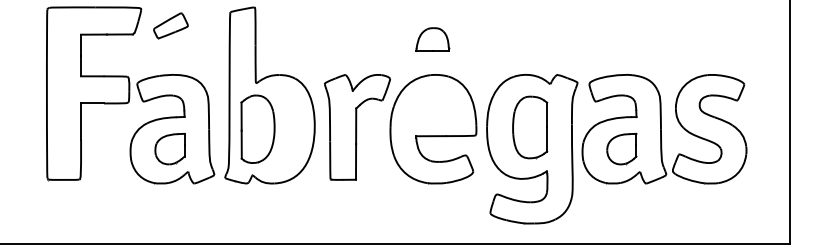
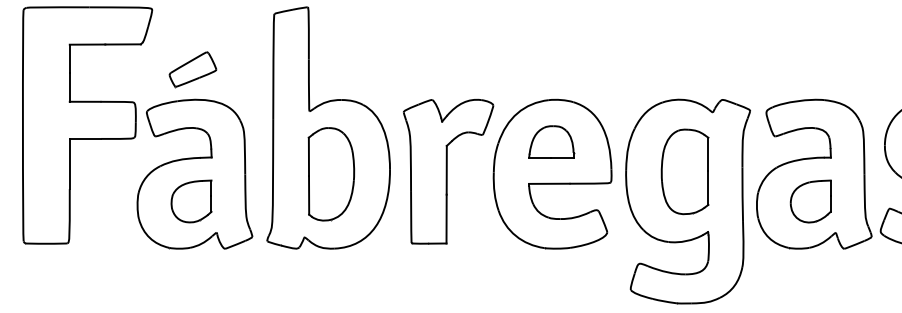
part: (170, 25) -> (192, 69), moved
part: (432, 39) -> (551, 141), moved
part: (257, 128) -> (330, 173), moved

